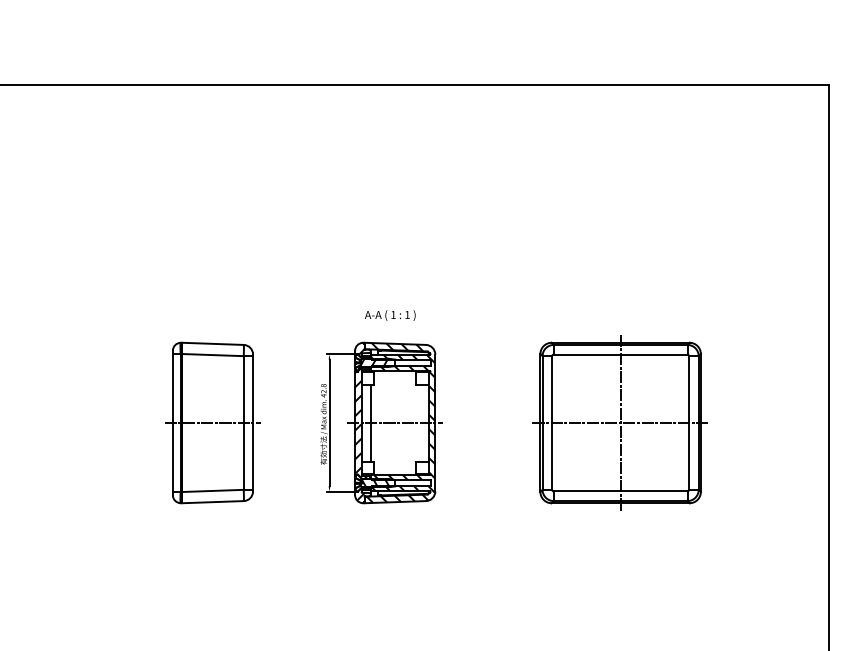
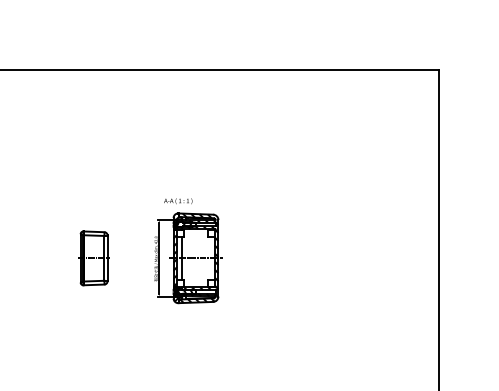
text: (390, 315) -> (178, 201), moved
part: (619, 421) -> (321, 257), removed
part: (211, 423) -> (93, 258), size x0.6

